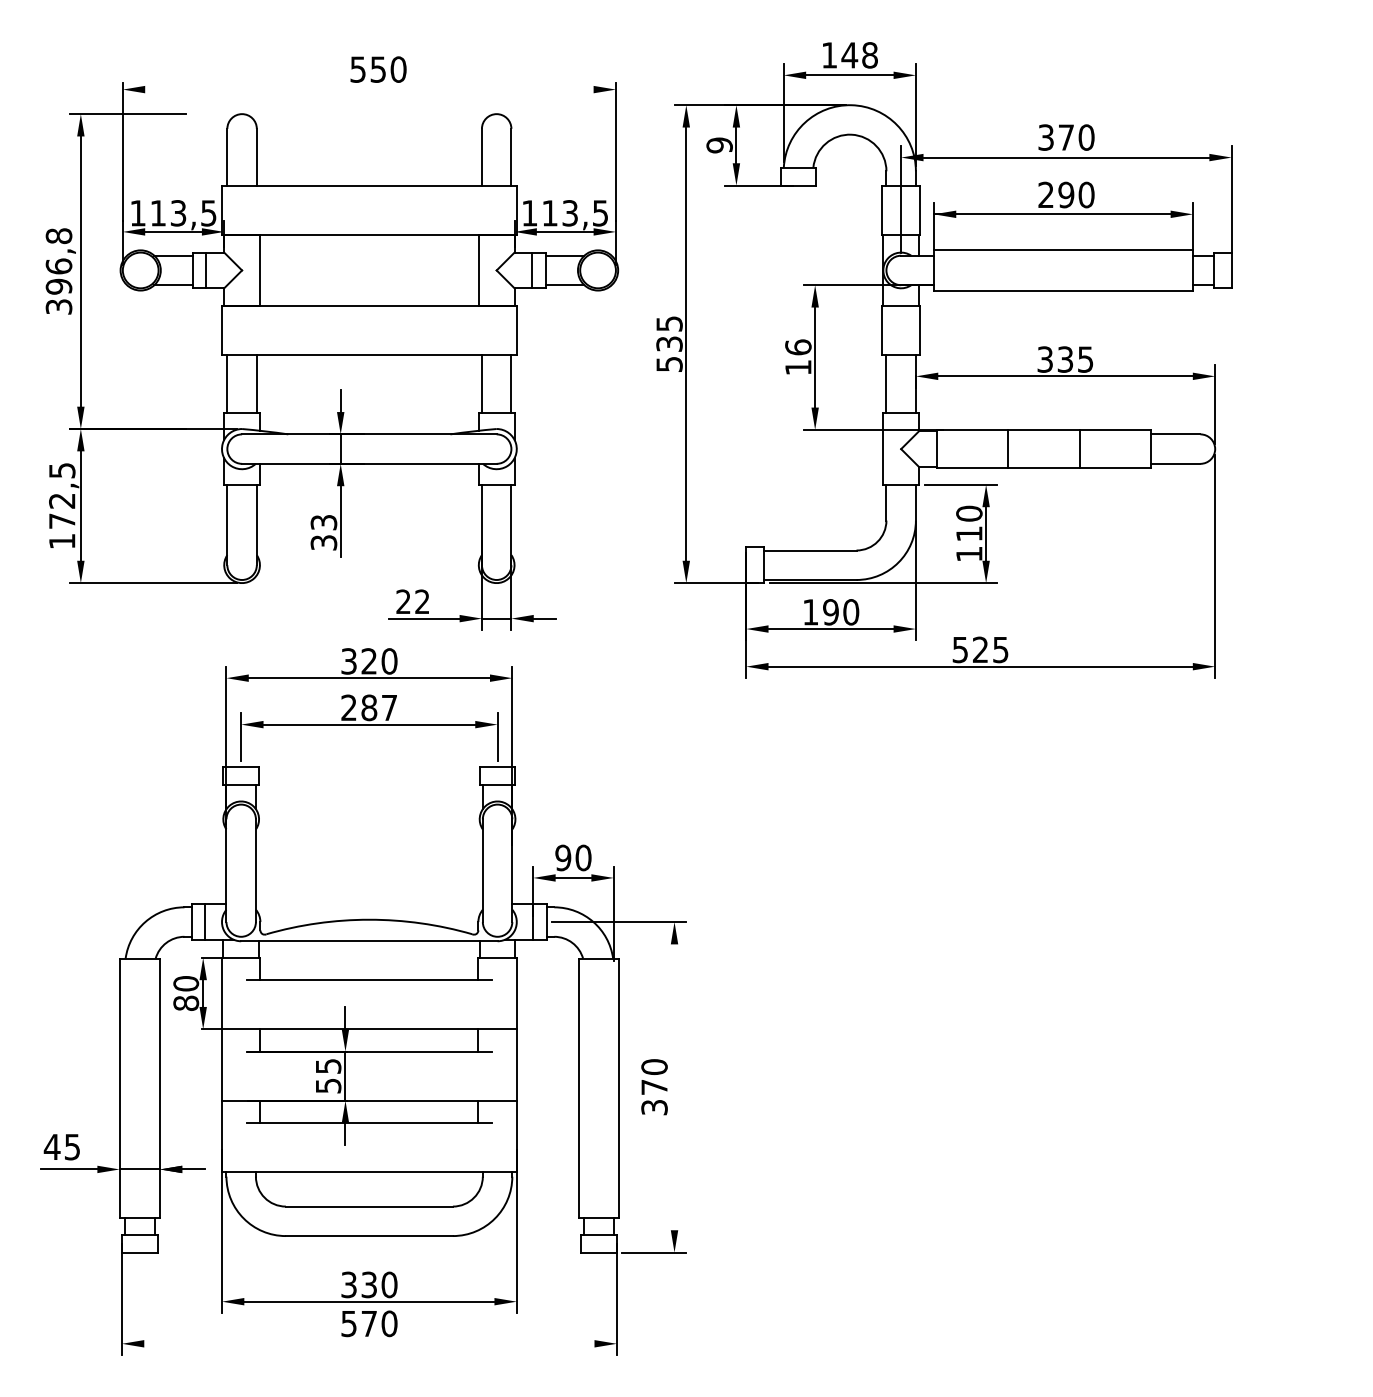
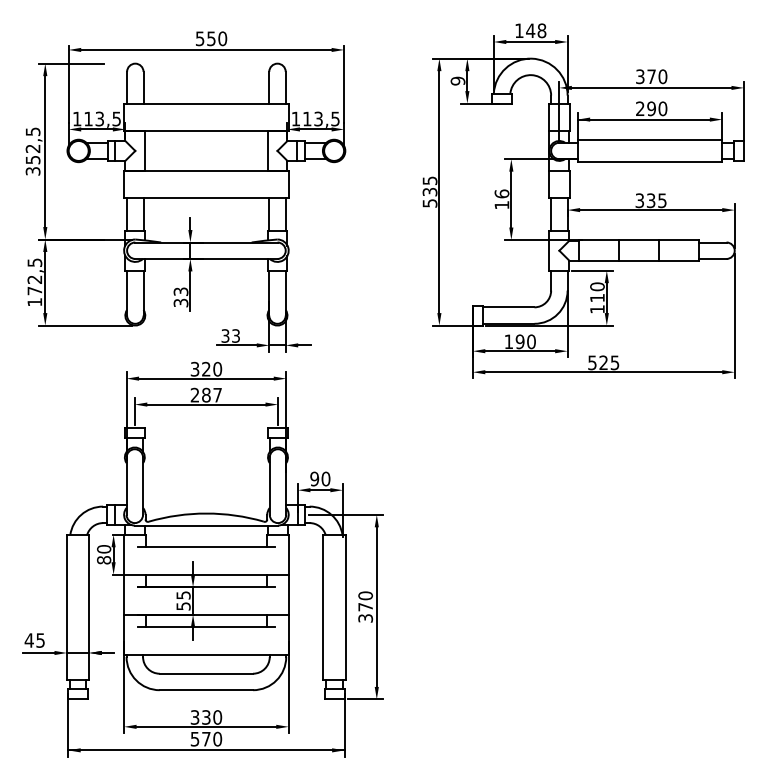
line: (369, 88) -> (206, 49), added
text: (57, 260) -> (32, 145), 396,8 -> 352,5
part: (937, 373) -> (579, 208), moved
text: (412, 600) -> (230, 335), 22 -> 33
line: (673, 1086) -> (376, 606), added
line: (369, 1344) -> (206, 750), added

